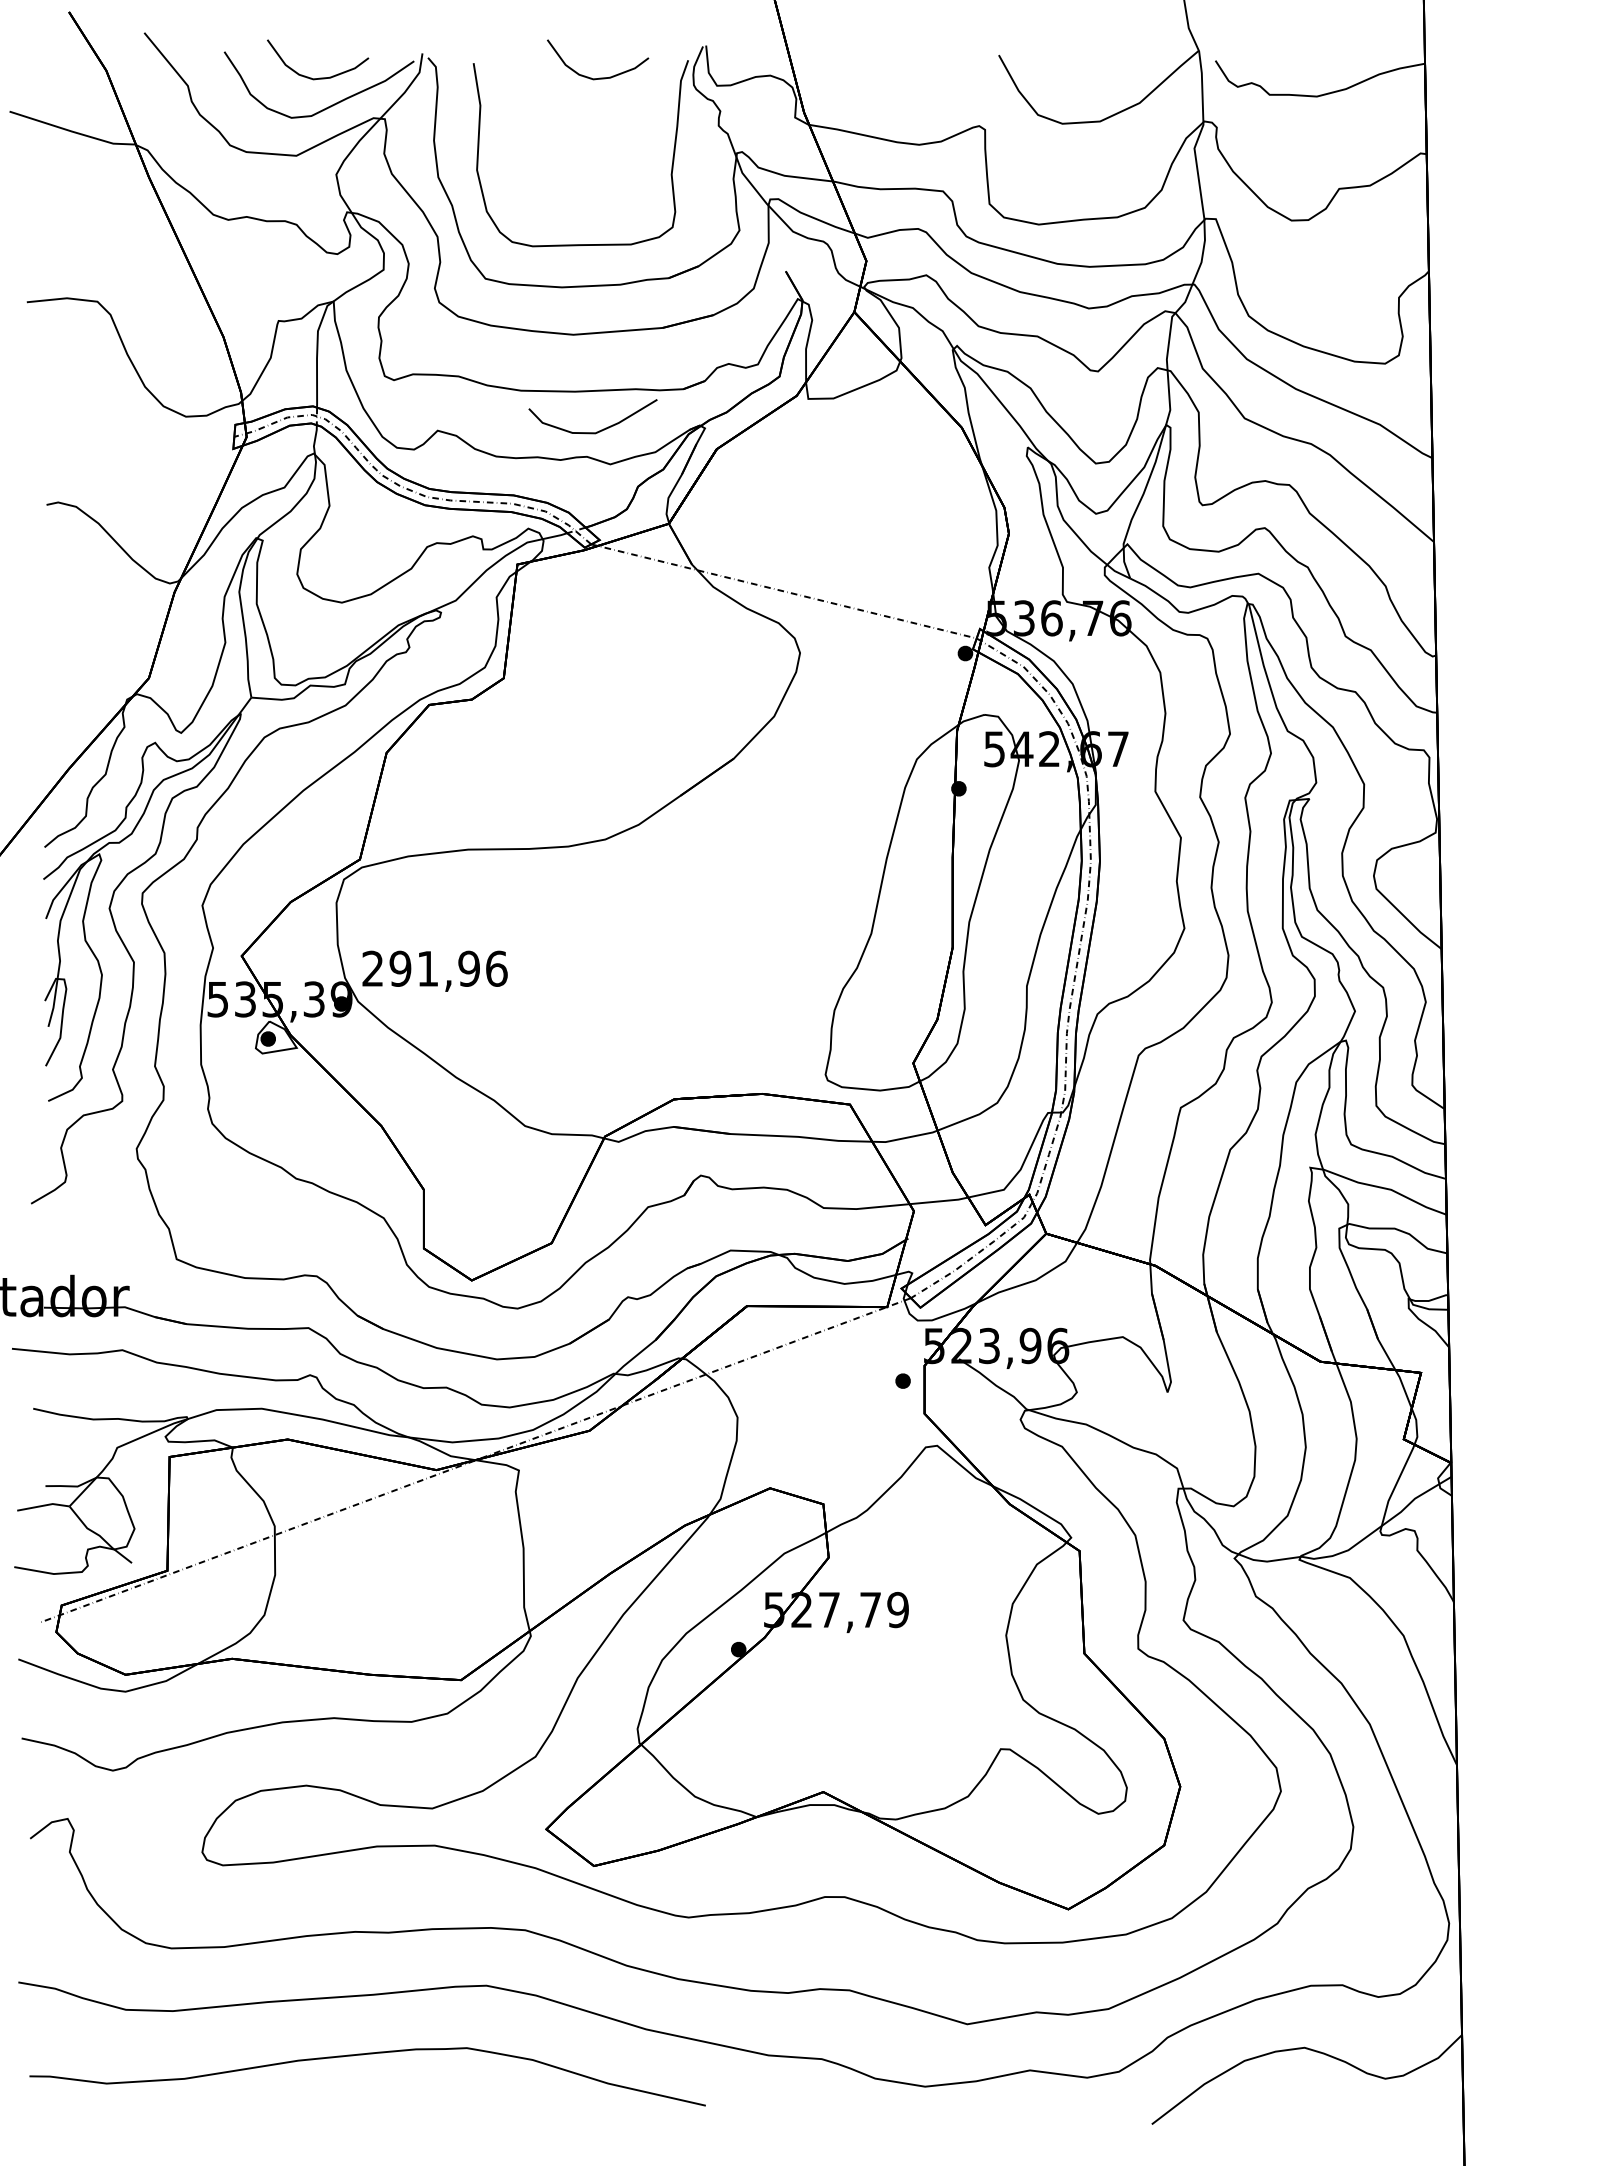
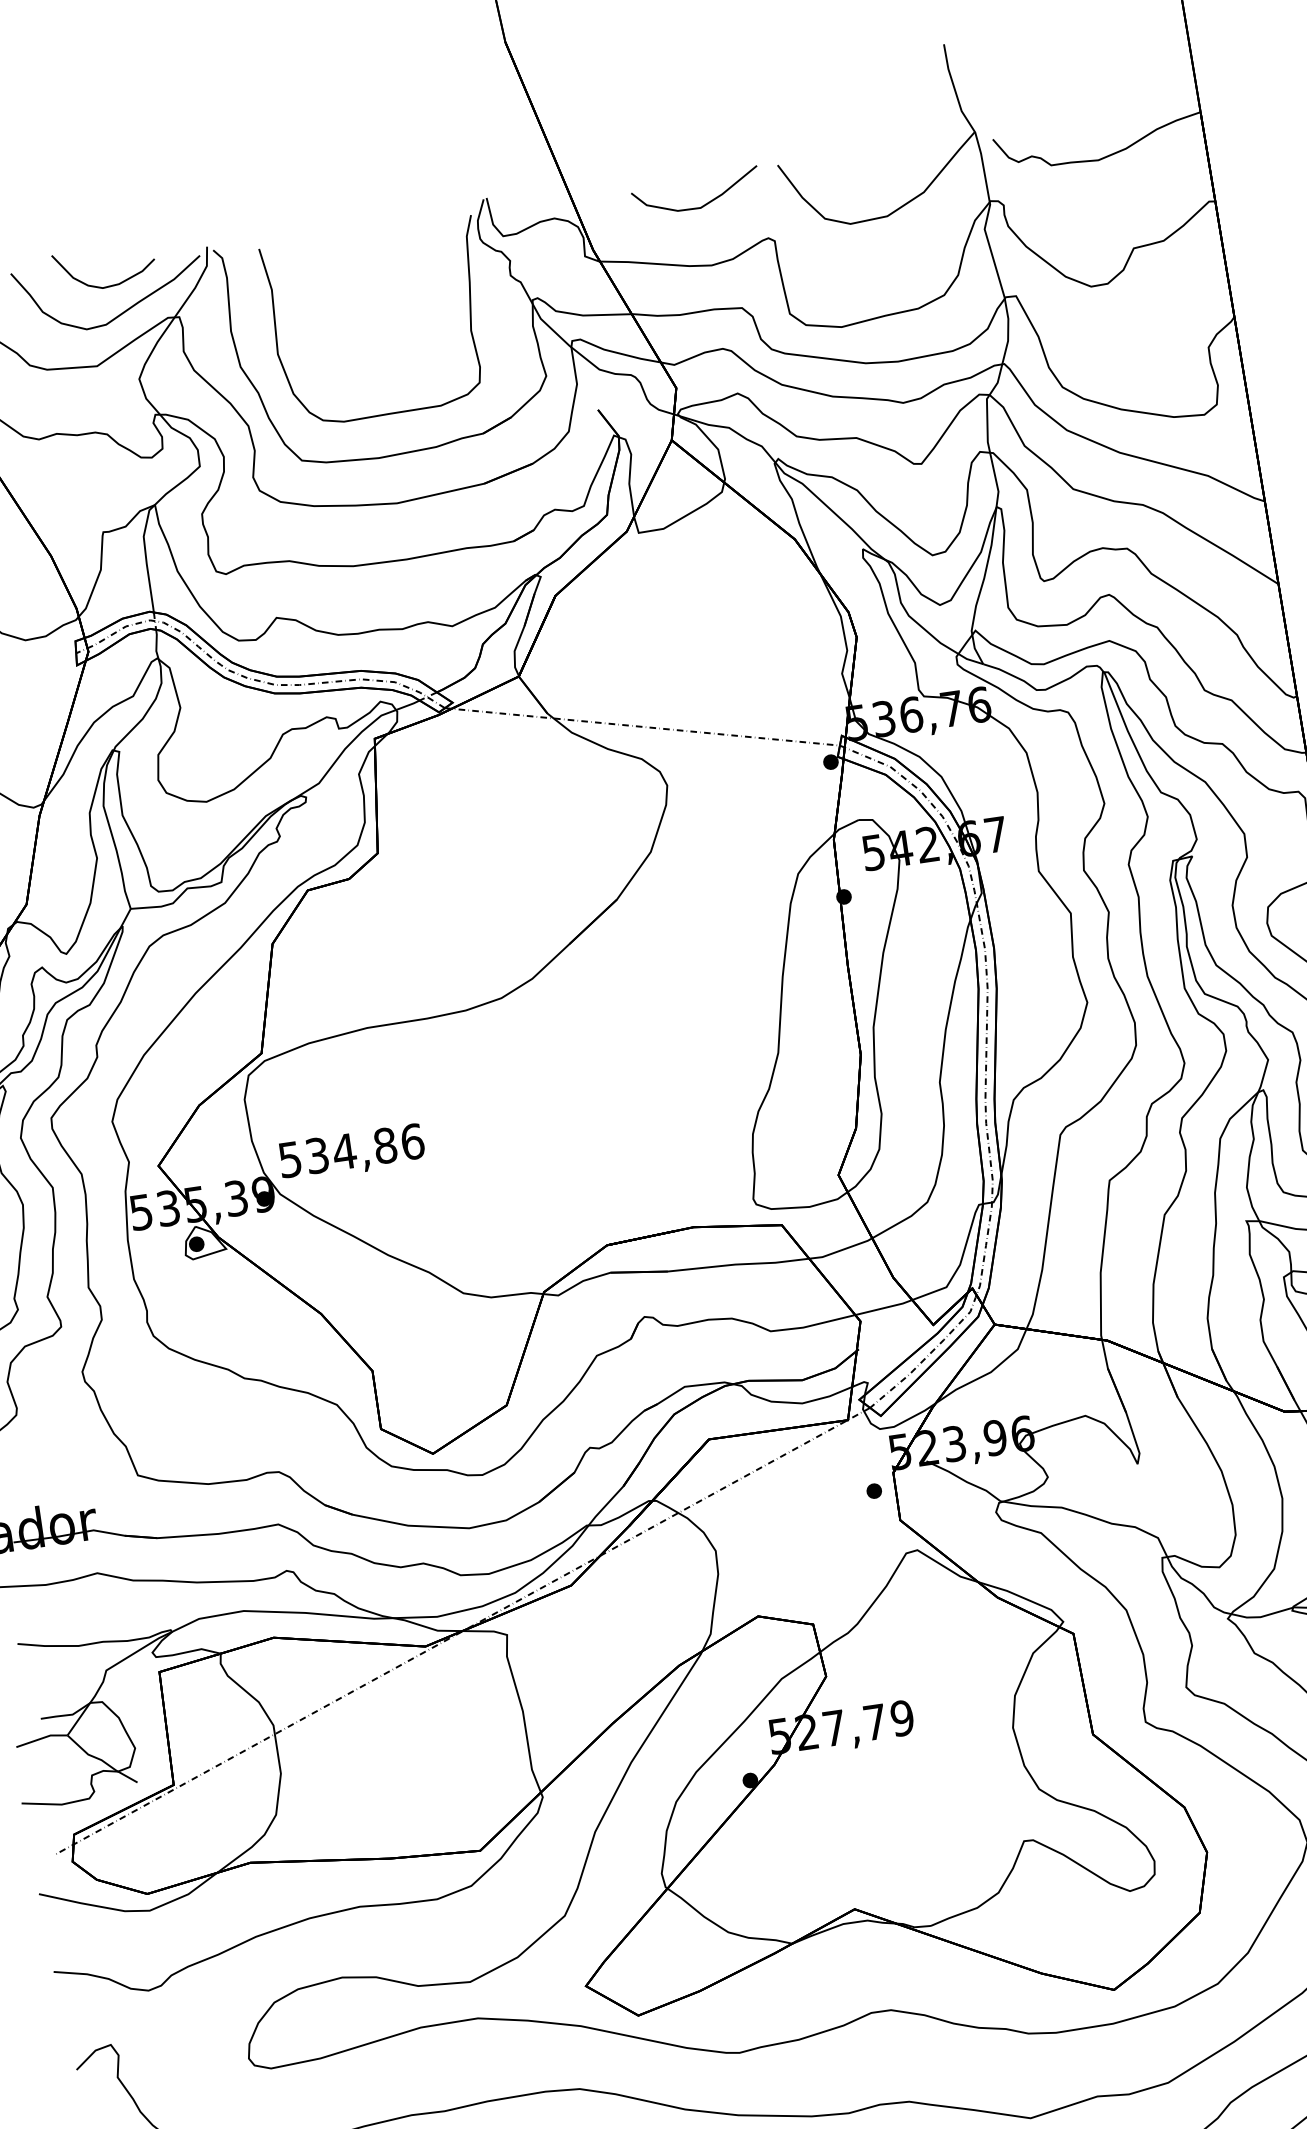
curve: (599, 77) -> (385, 244), removed
curve: (596, 431) -> (701, 206), moved
text: (421, 968) -> (338, 1152), 291,96 -> 534,86

